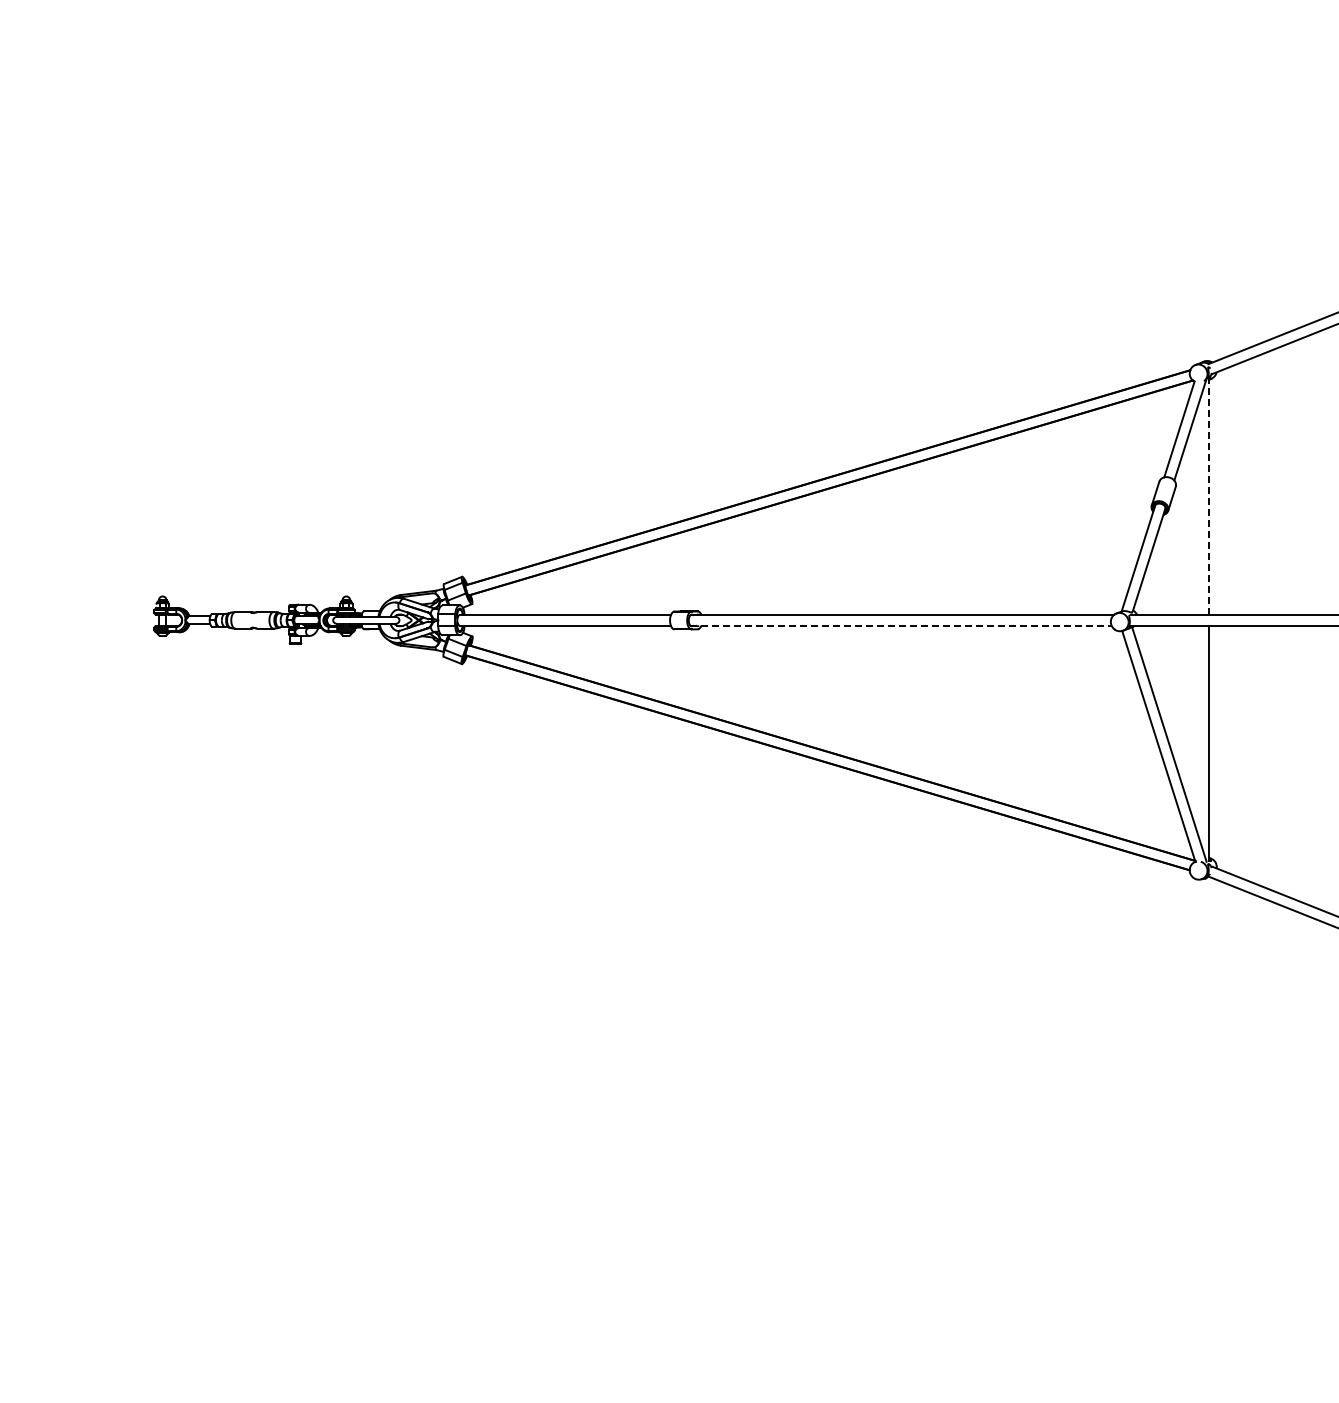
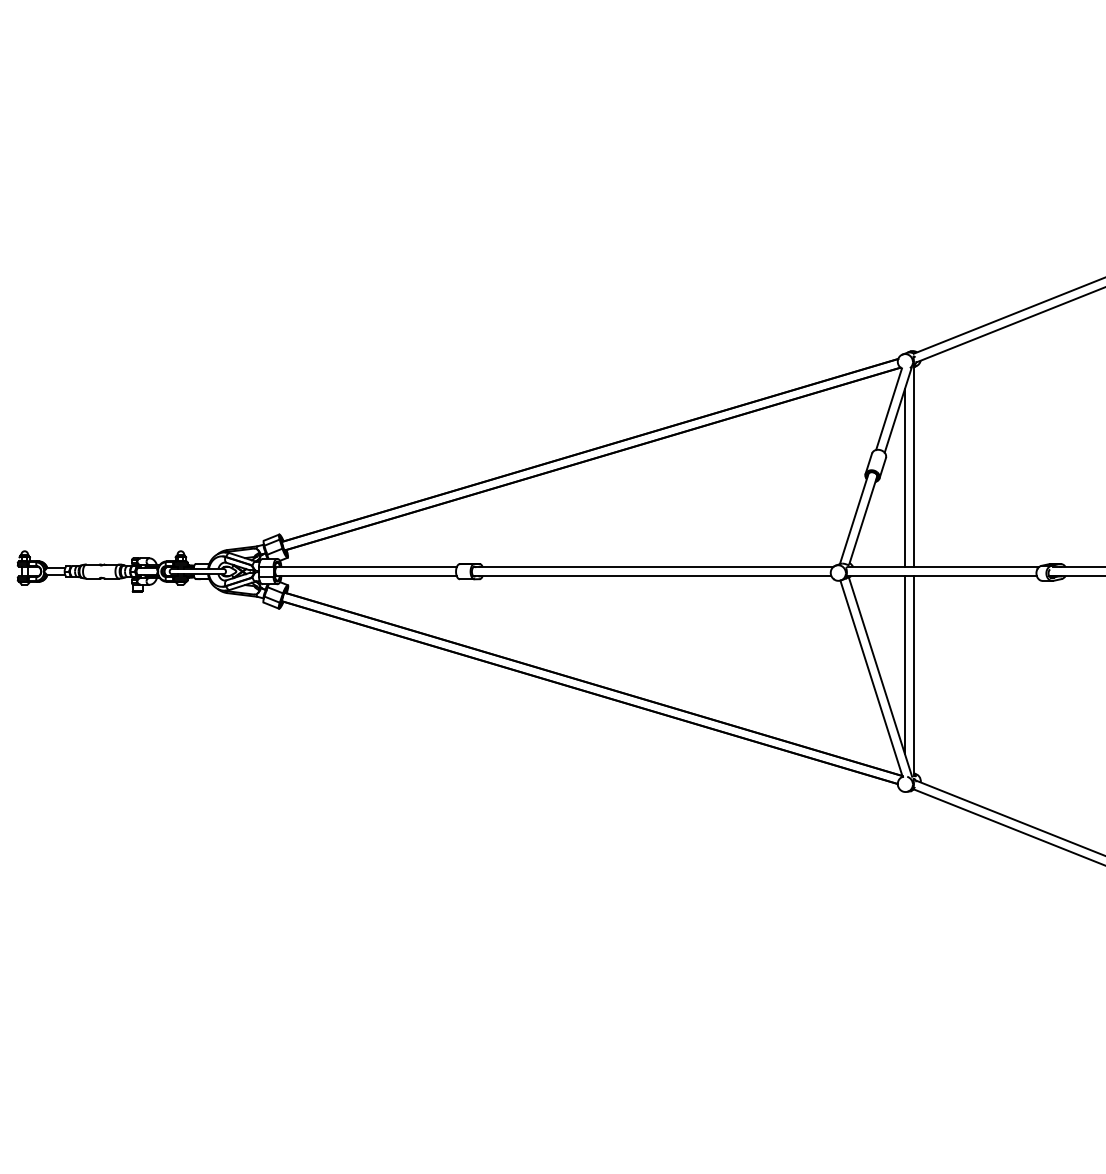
line: (1208, 497) -> (913, 467), dashed -> solid
line: (1197, 510) -> (904, 478), added
line: (900, 625) -> (651, 575), dashed -> solid
line: (1197, 729) -> (904, 664), added

